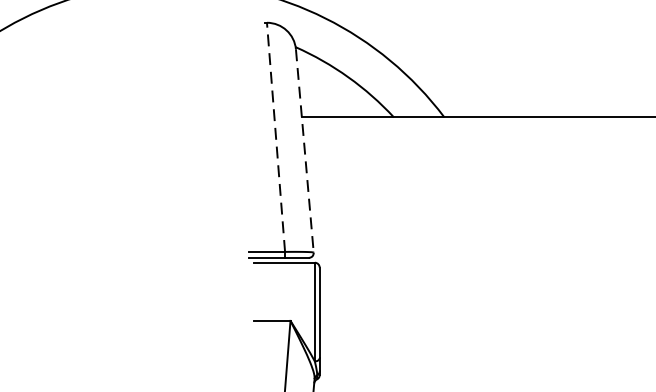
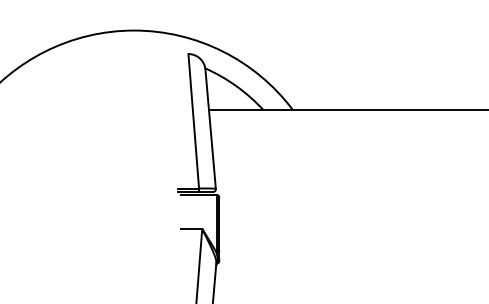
line: (275, 136) -> (193, 120), dashed -> solid
line: (304, 151) -> (210, 129), dashed -> solid

